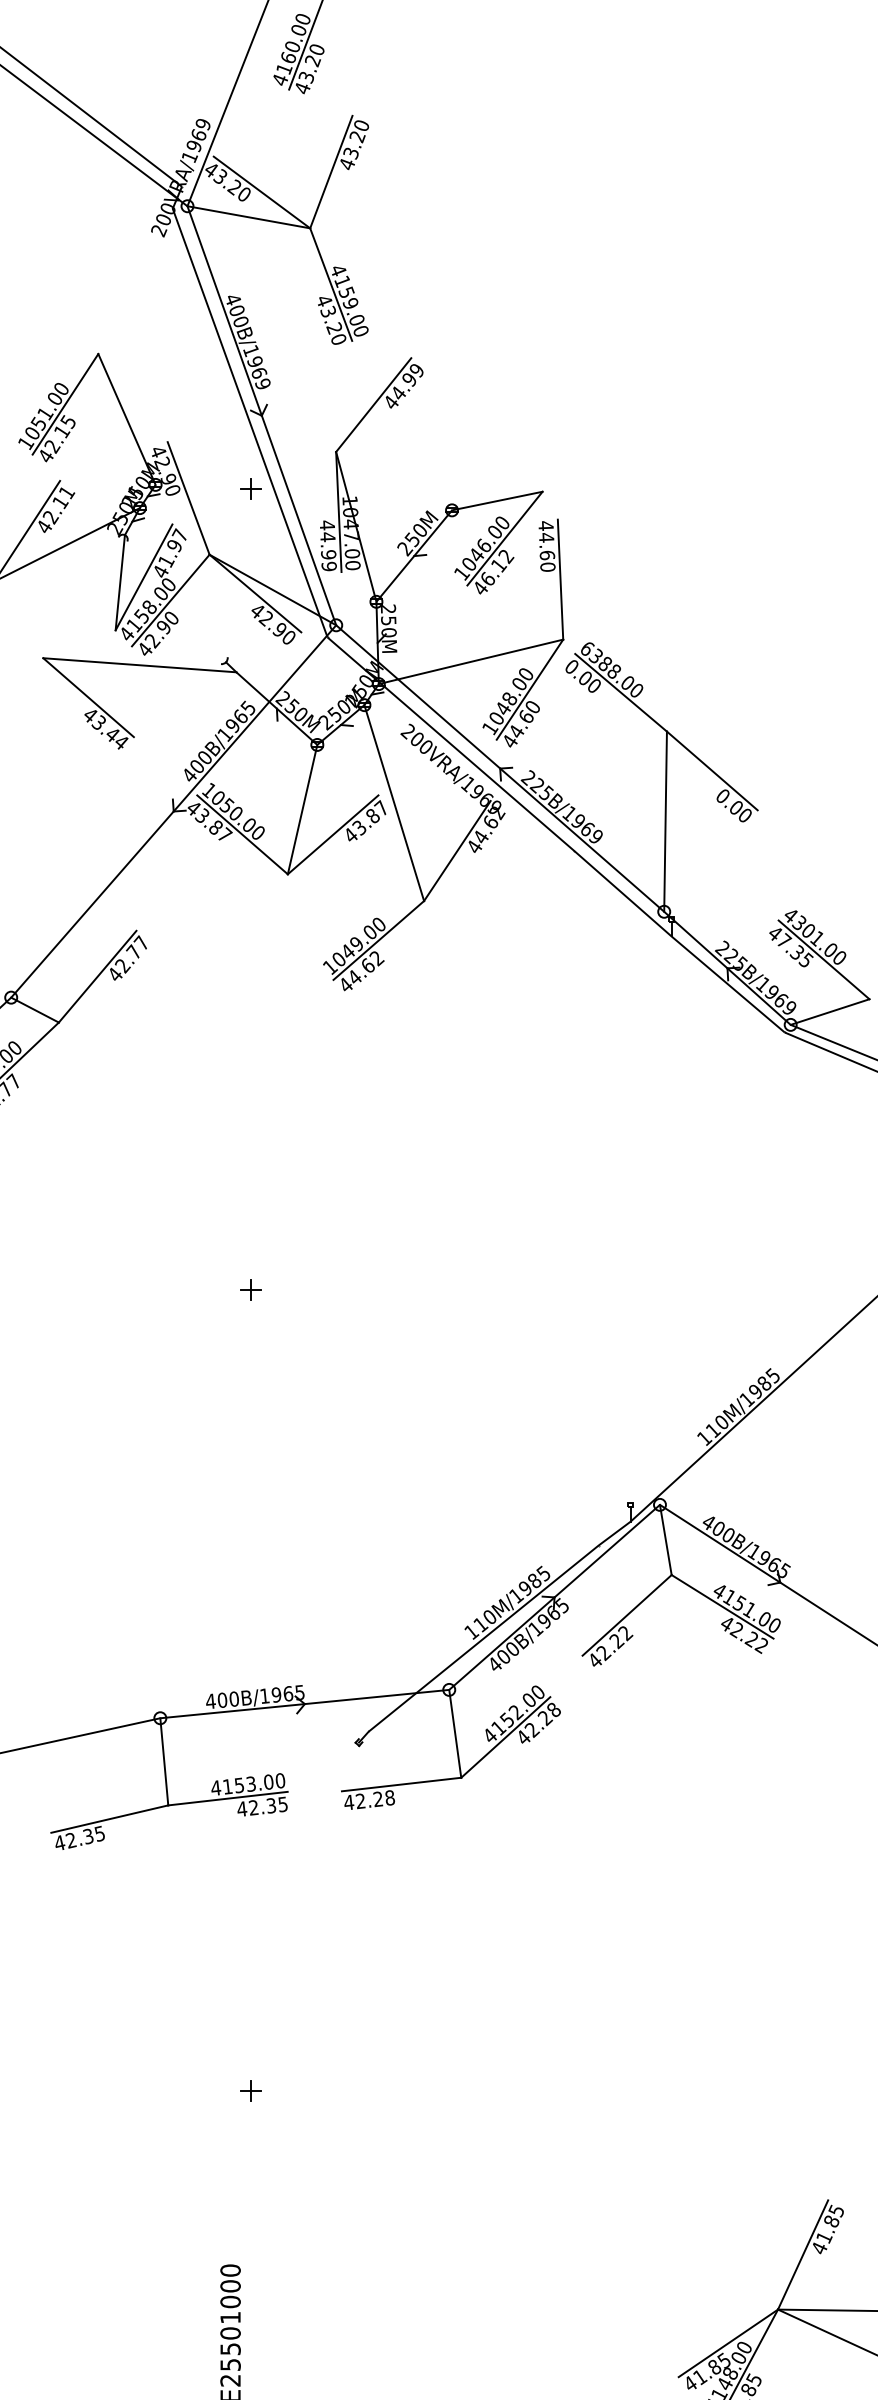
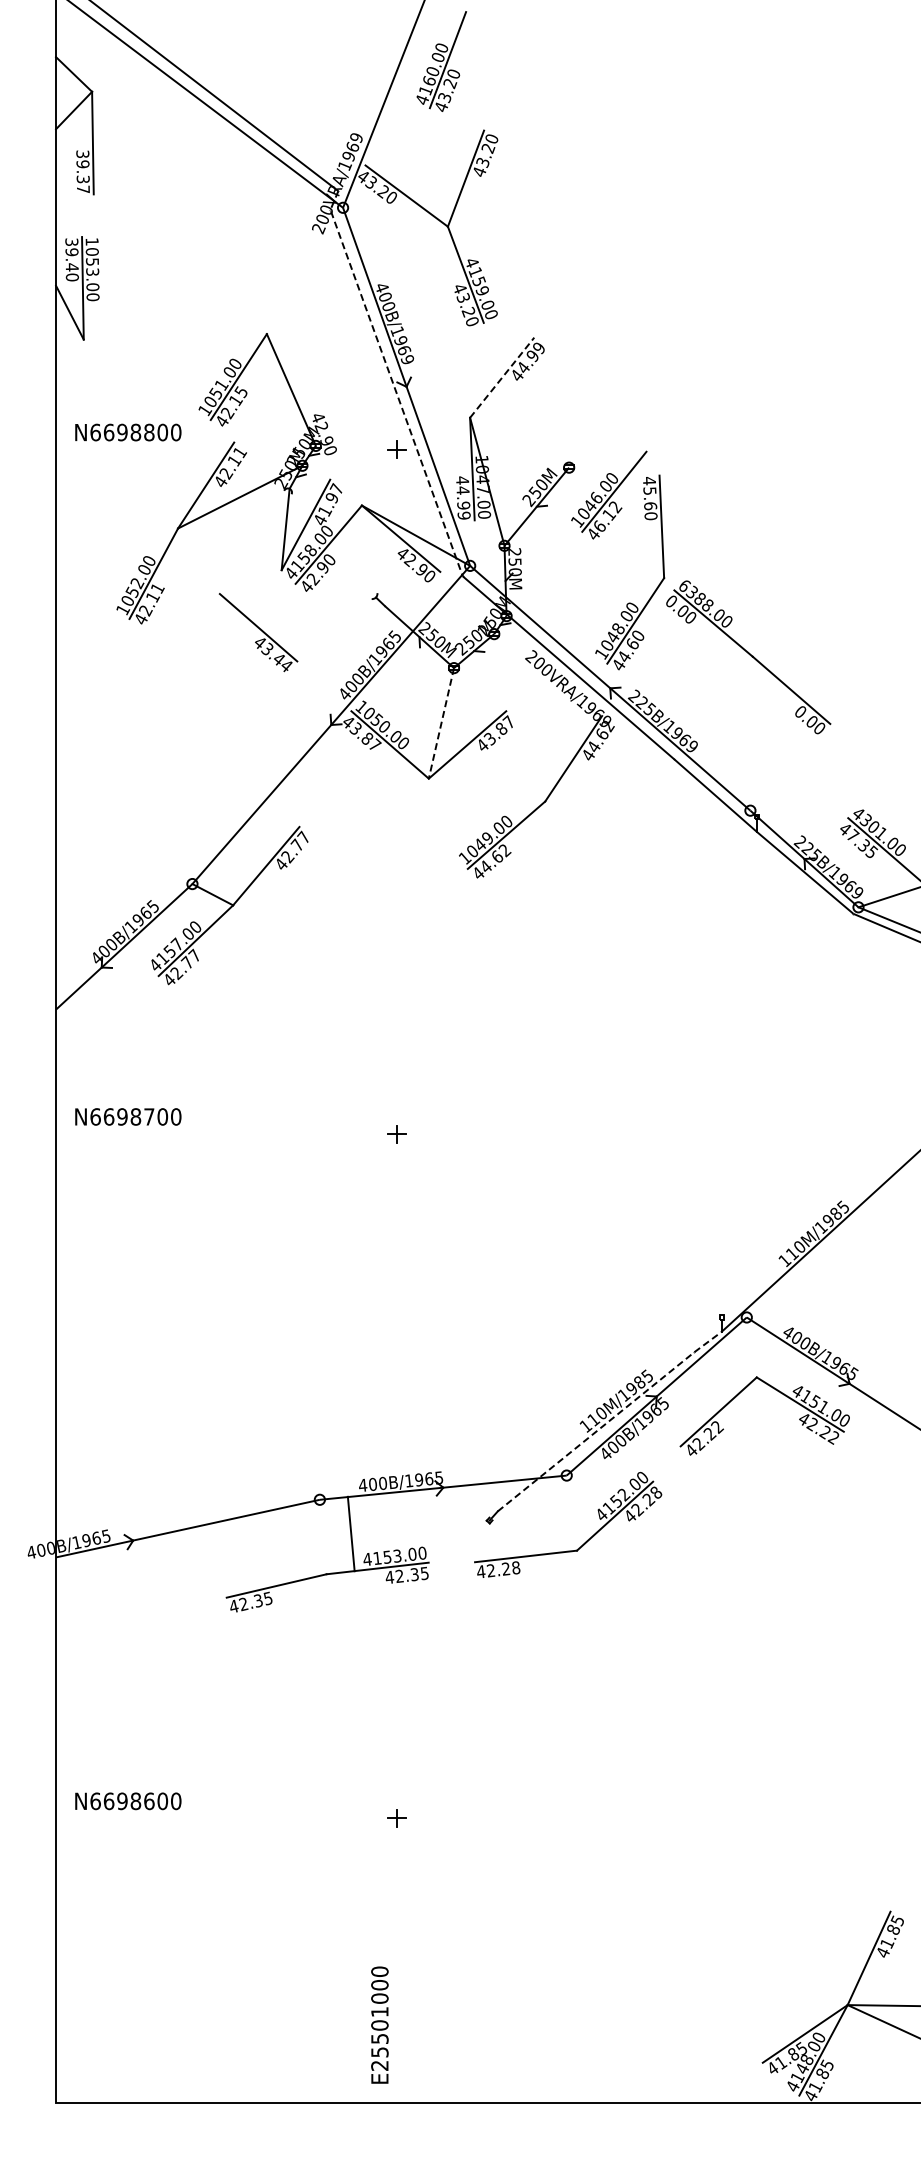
line: (248, 216) -> (395, 216), removed
line: (374, 404) -> (502, 377), solid -> dashed
line: (245, 410) -> (392, 382), solid -> dashed
line: (187, 498) -> (343, 457), removed
line: (496, 500) -> (607, 459), removed
text: (546, 538) -> (649, 491), 44.60 -> 45.60
line: (471, 662) -> (585, 597), removed
line: (138, 665) -> (301, 600), removed
line: (393, 802) -> (519, 717), removed
line: (302, 809) -> (441, 723), solid -> dashed
line: (665, 821) -> (751, 733), removed
line: (665, 1540) -> (751, 1347), removed
line: (499, 1625) -> (609, 1420), solid -> dashed
line: (454, 1733) -> (571, 1512), removed
line: (163, 1761) -> (350, 1533), moved

